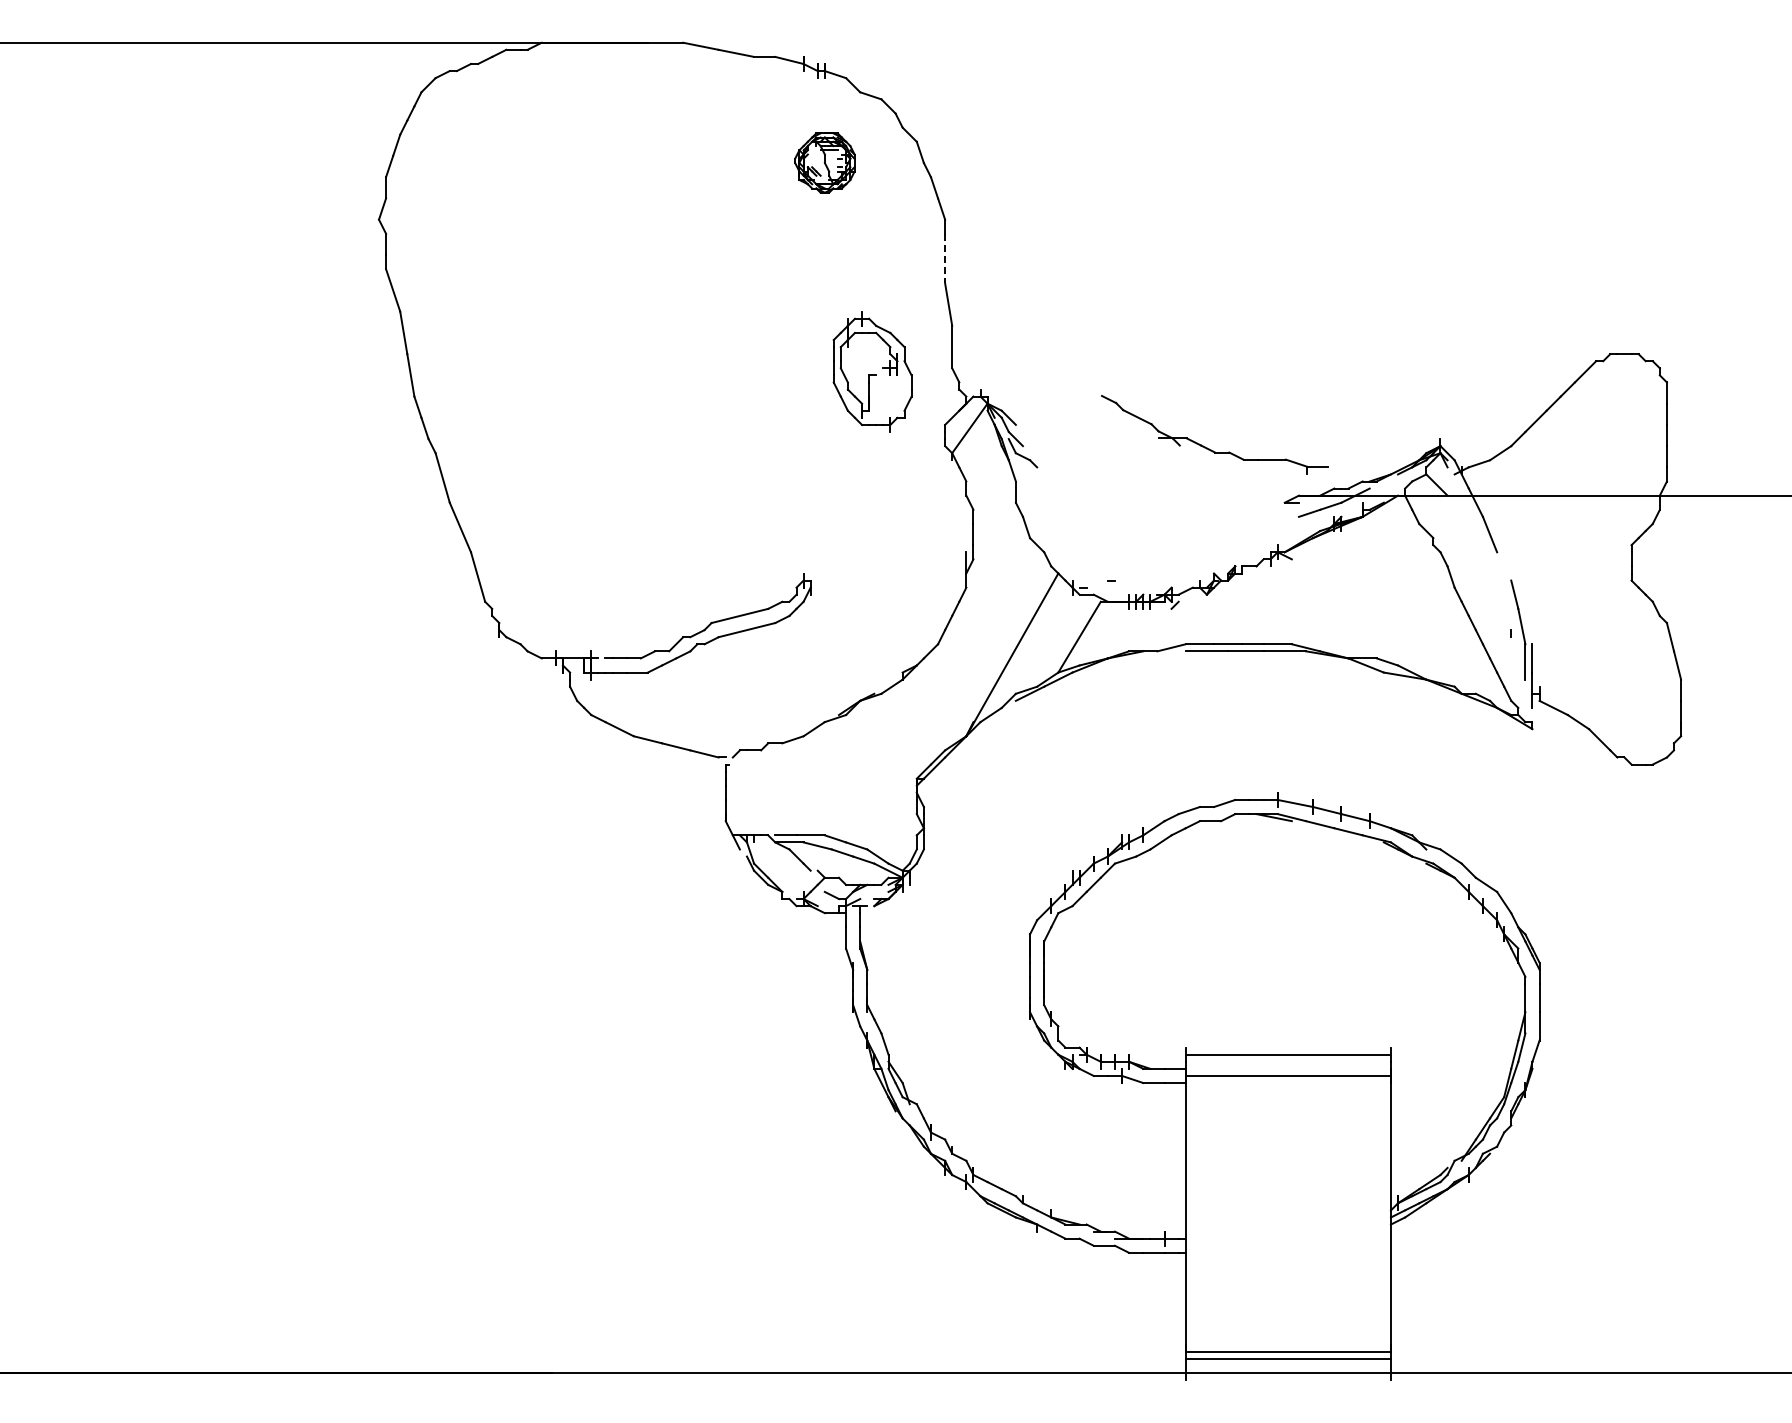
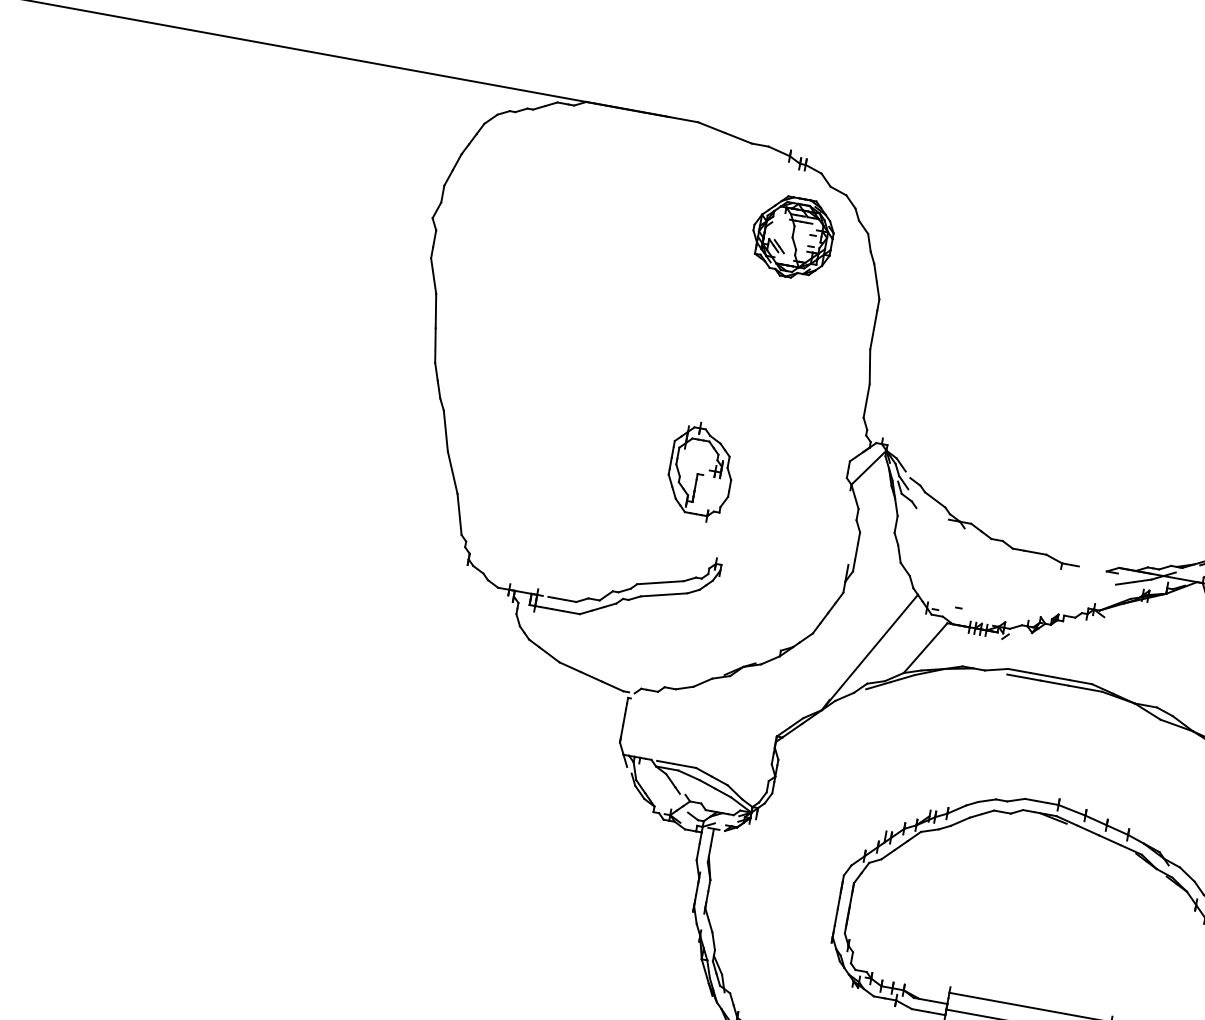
part: (824, 162) -> (792, 237), size x1.67
line: (945, 258) -> (874, 330), dashed -> solid
part: (872, 371) -> (700, 471), moved
part: (1207, 447) -> (986, 533), moved

